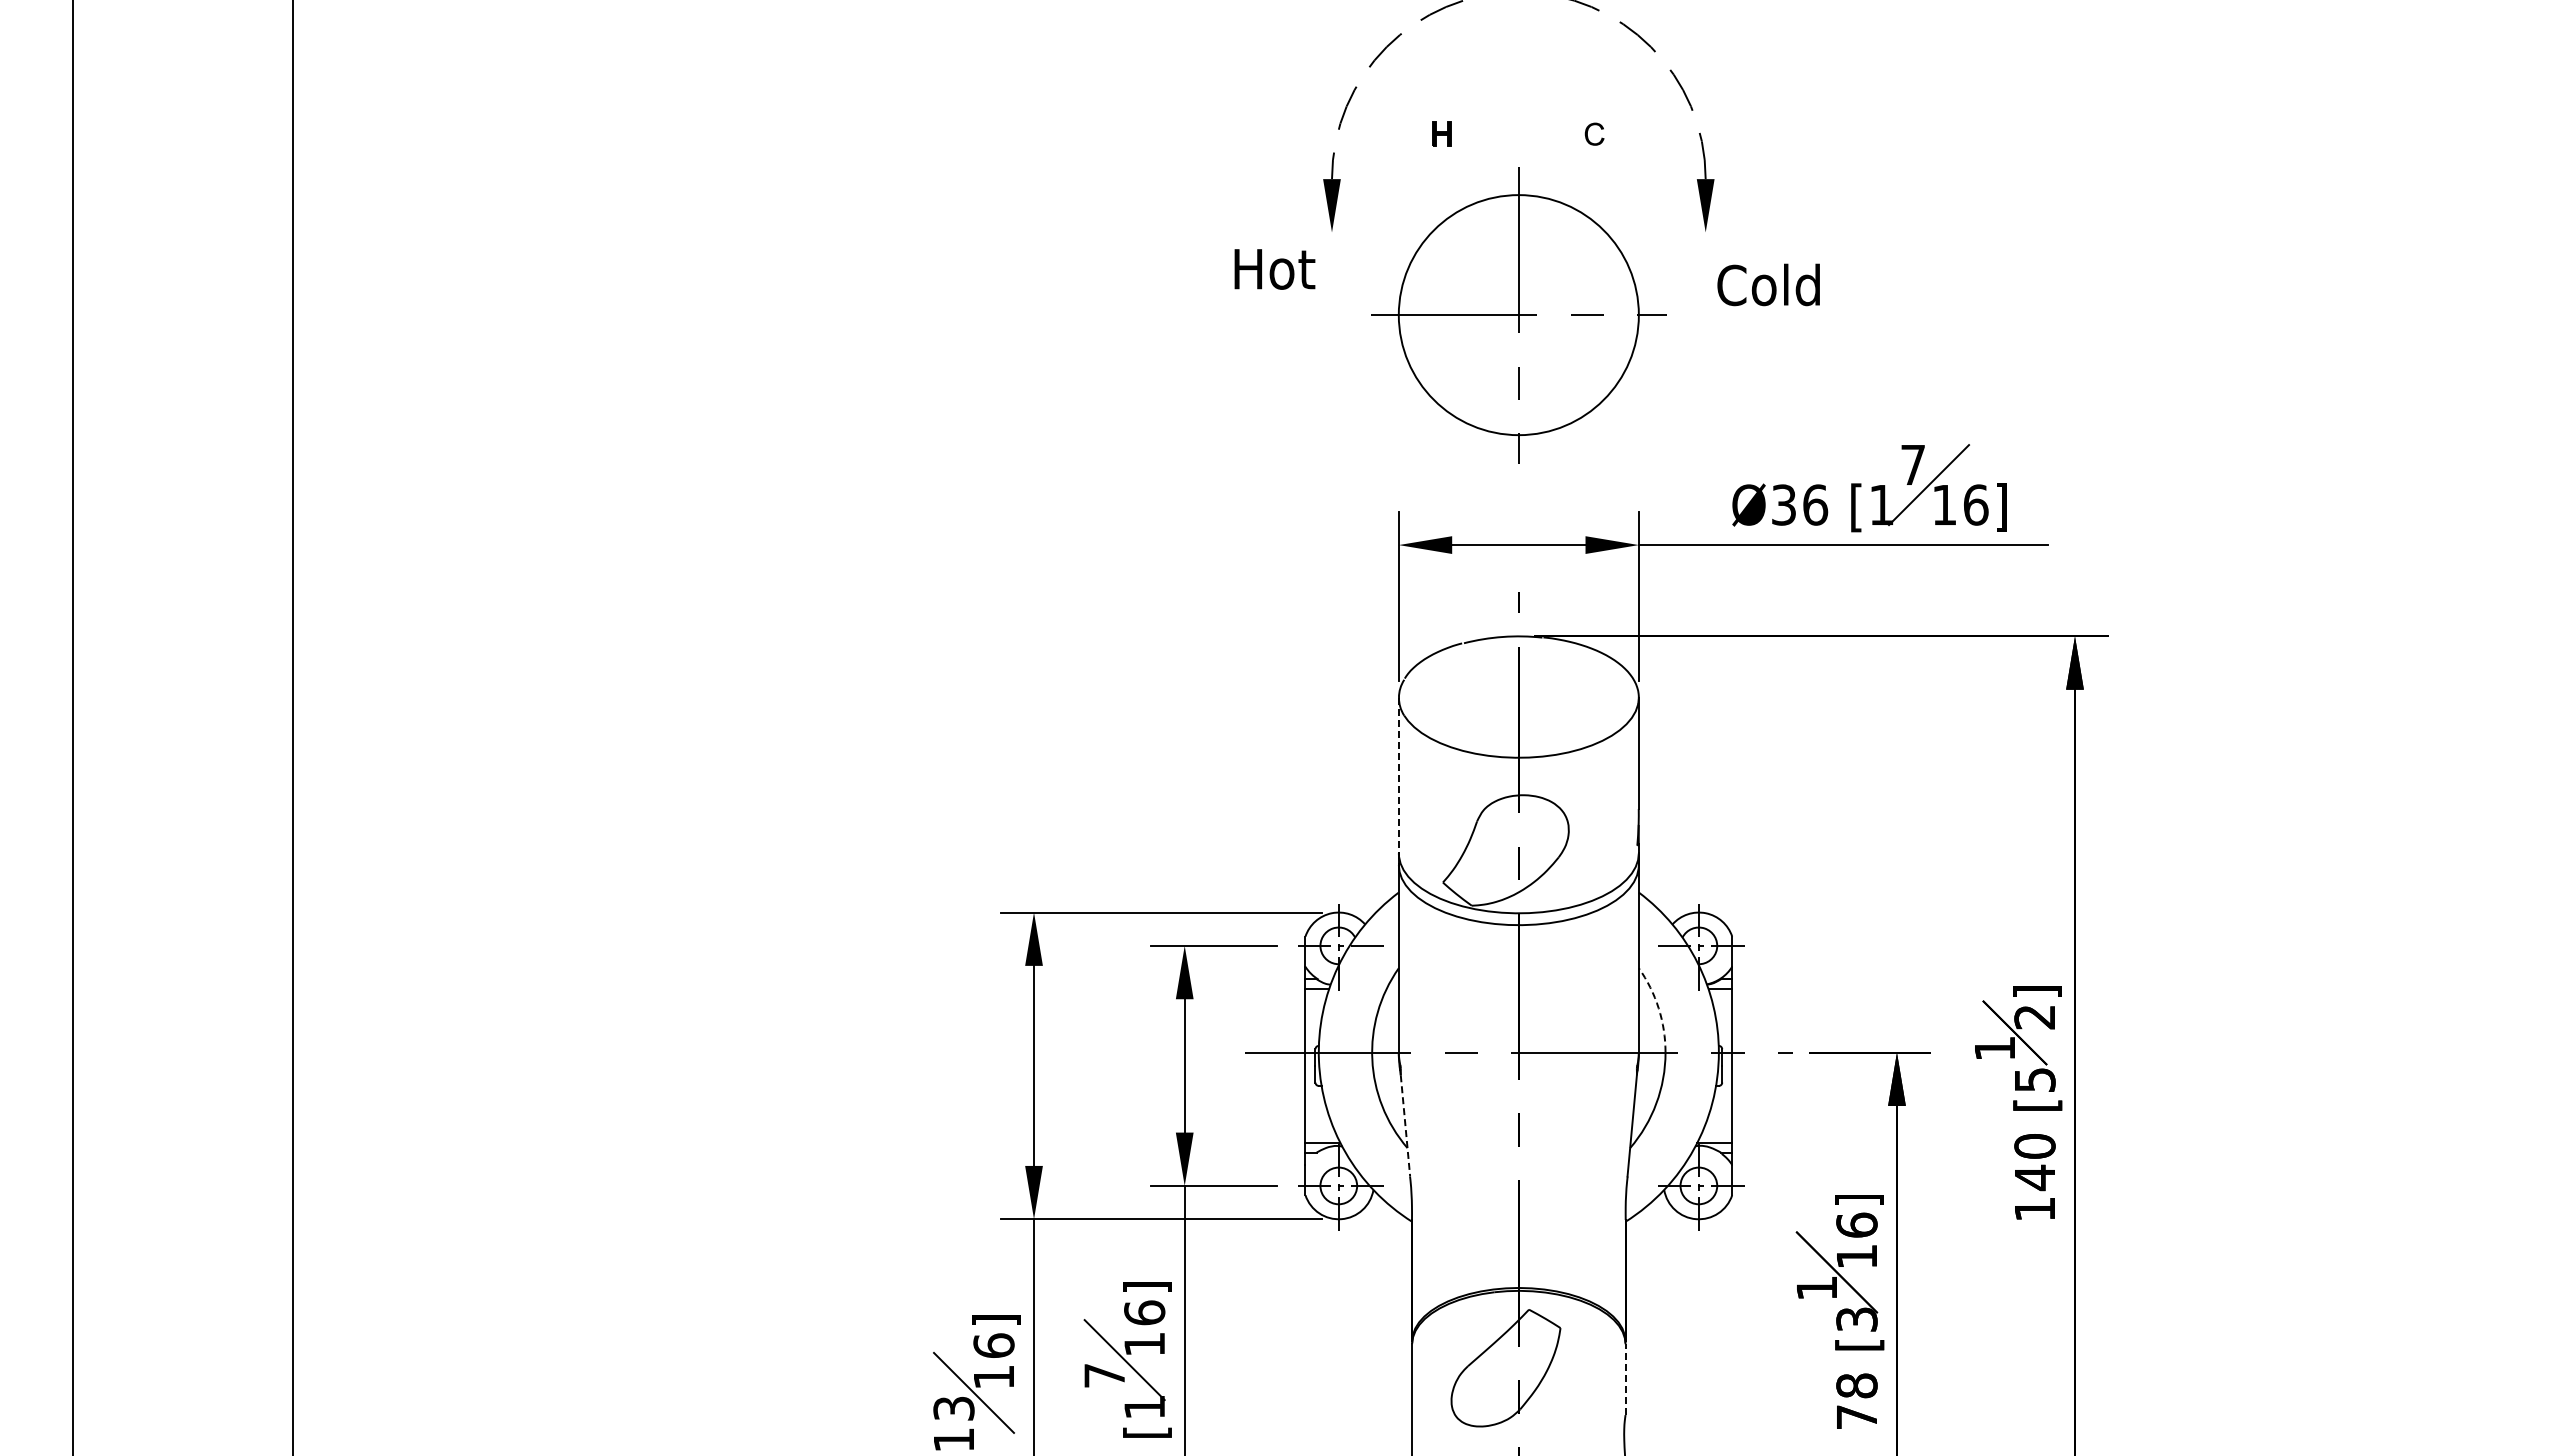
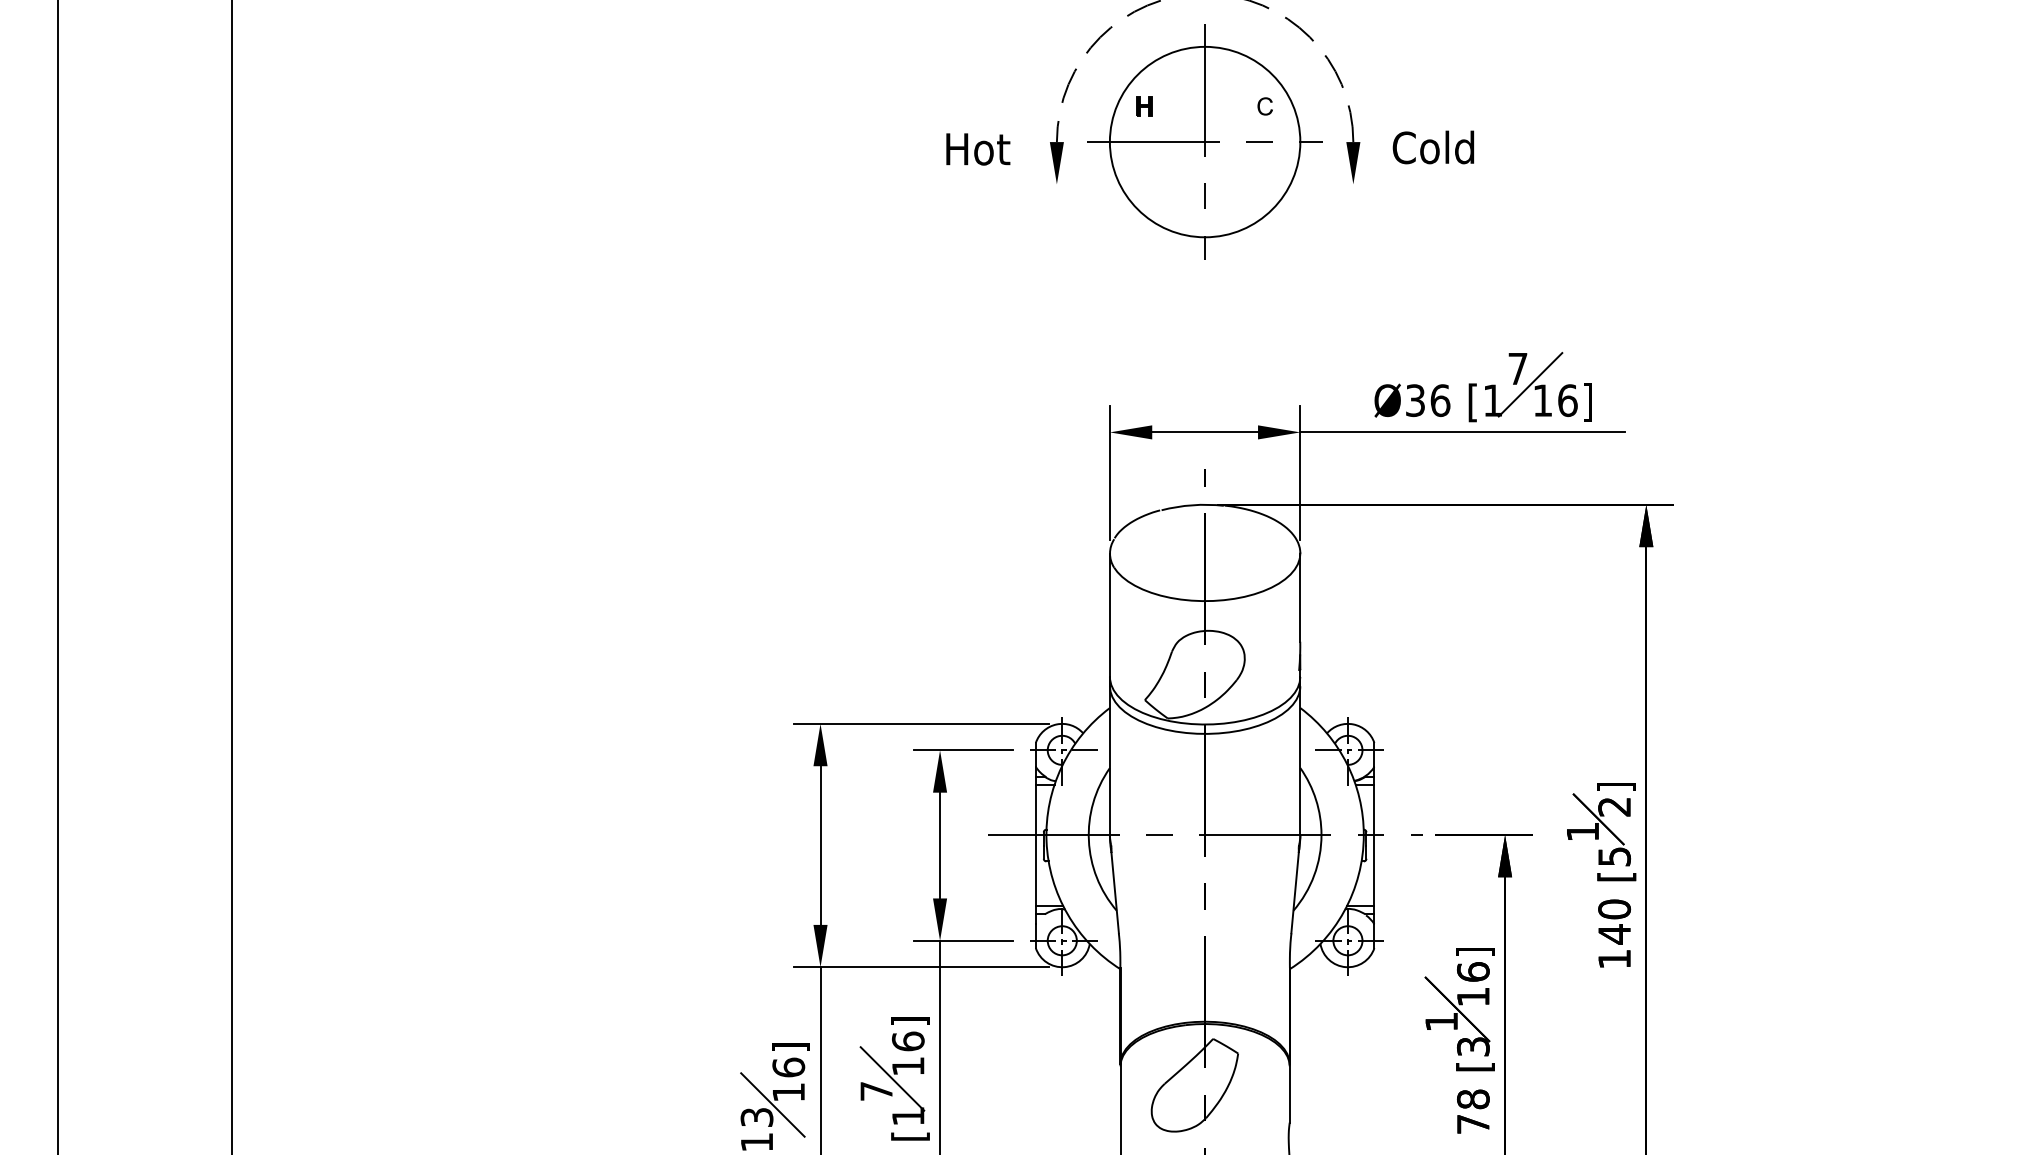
text: (1274, 269) -> (977, 149), moved
text: (1768, 284) -> (1433, 147), moved
part: (1518, 315) -> (1204, 142), moved
line: (1398, 781) -> (1109, 619), dashed -> solid
arc: (1658, 1008) -> (1315, 800), dashed -> solid
line: (1405, 1125) -> (1115, 892), dashed -> solid
line: (1625, 1379) -> (1289, 1094), dashed -> solid

